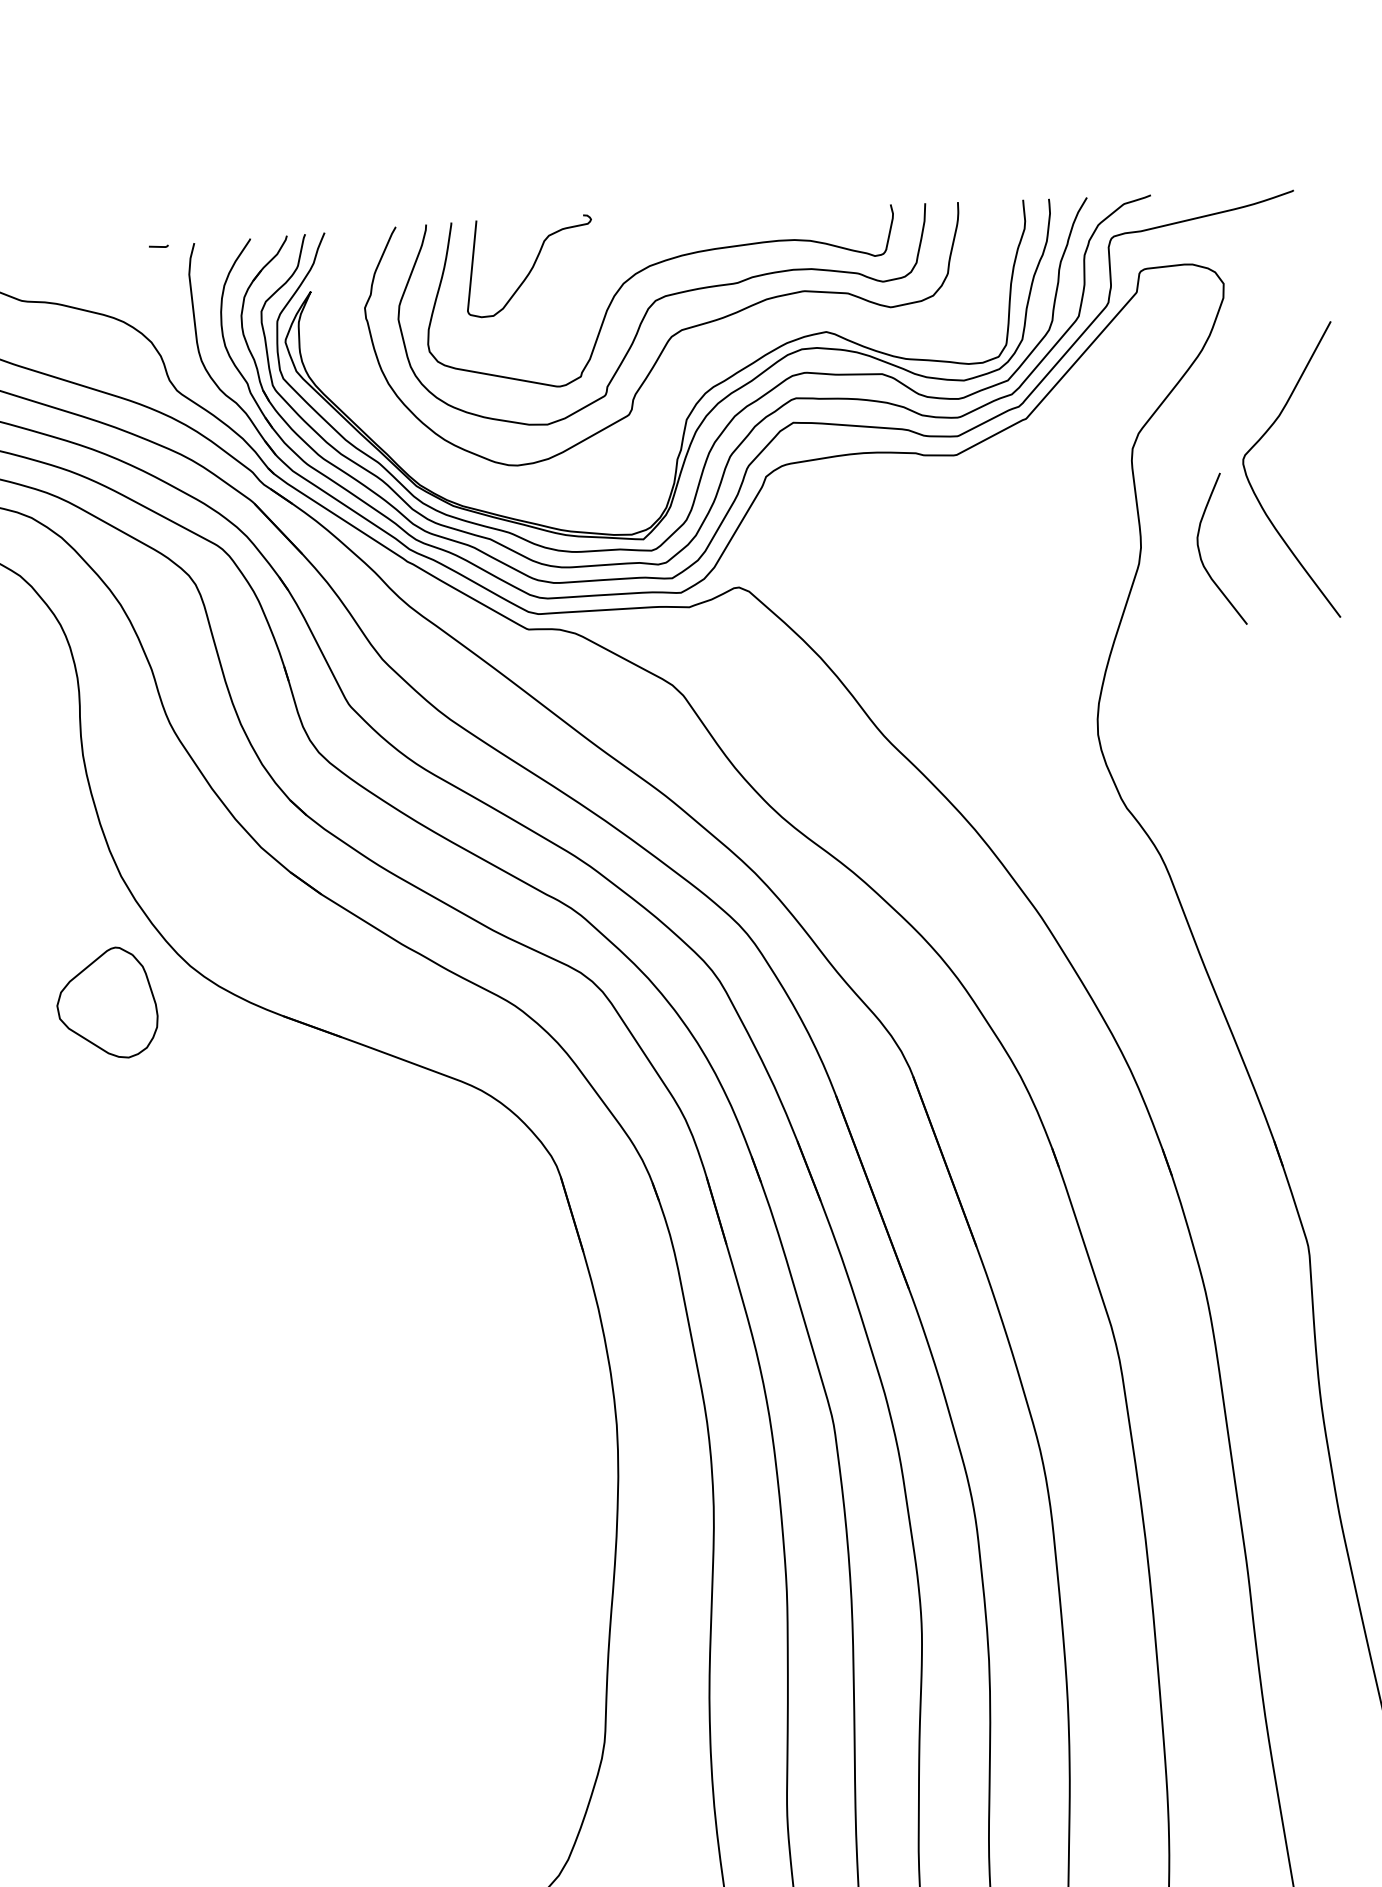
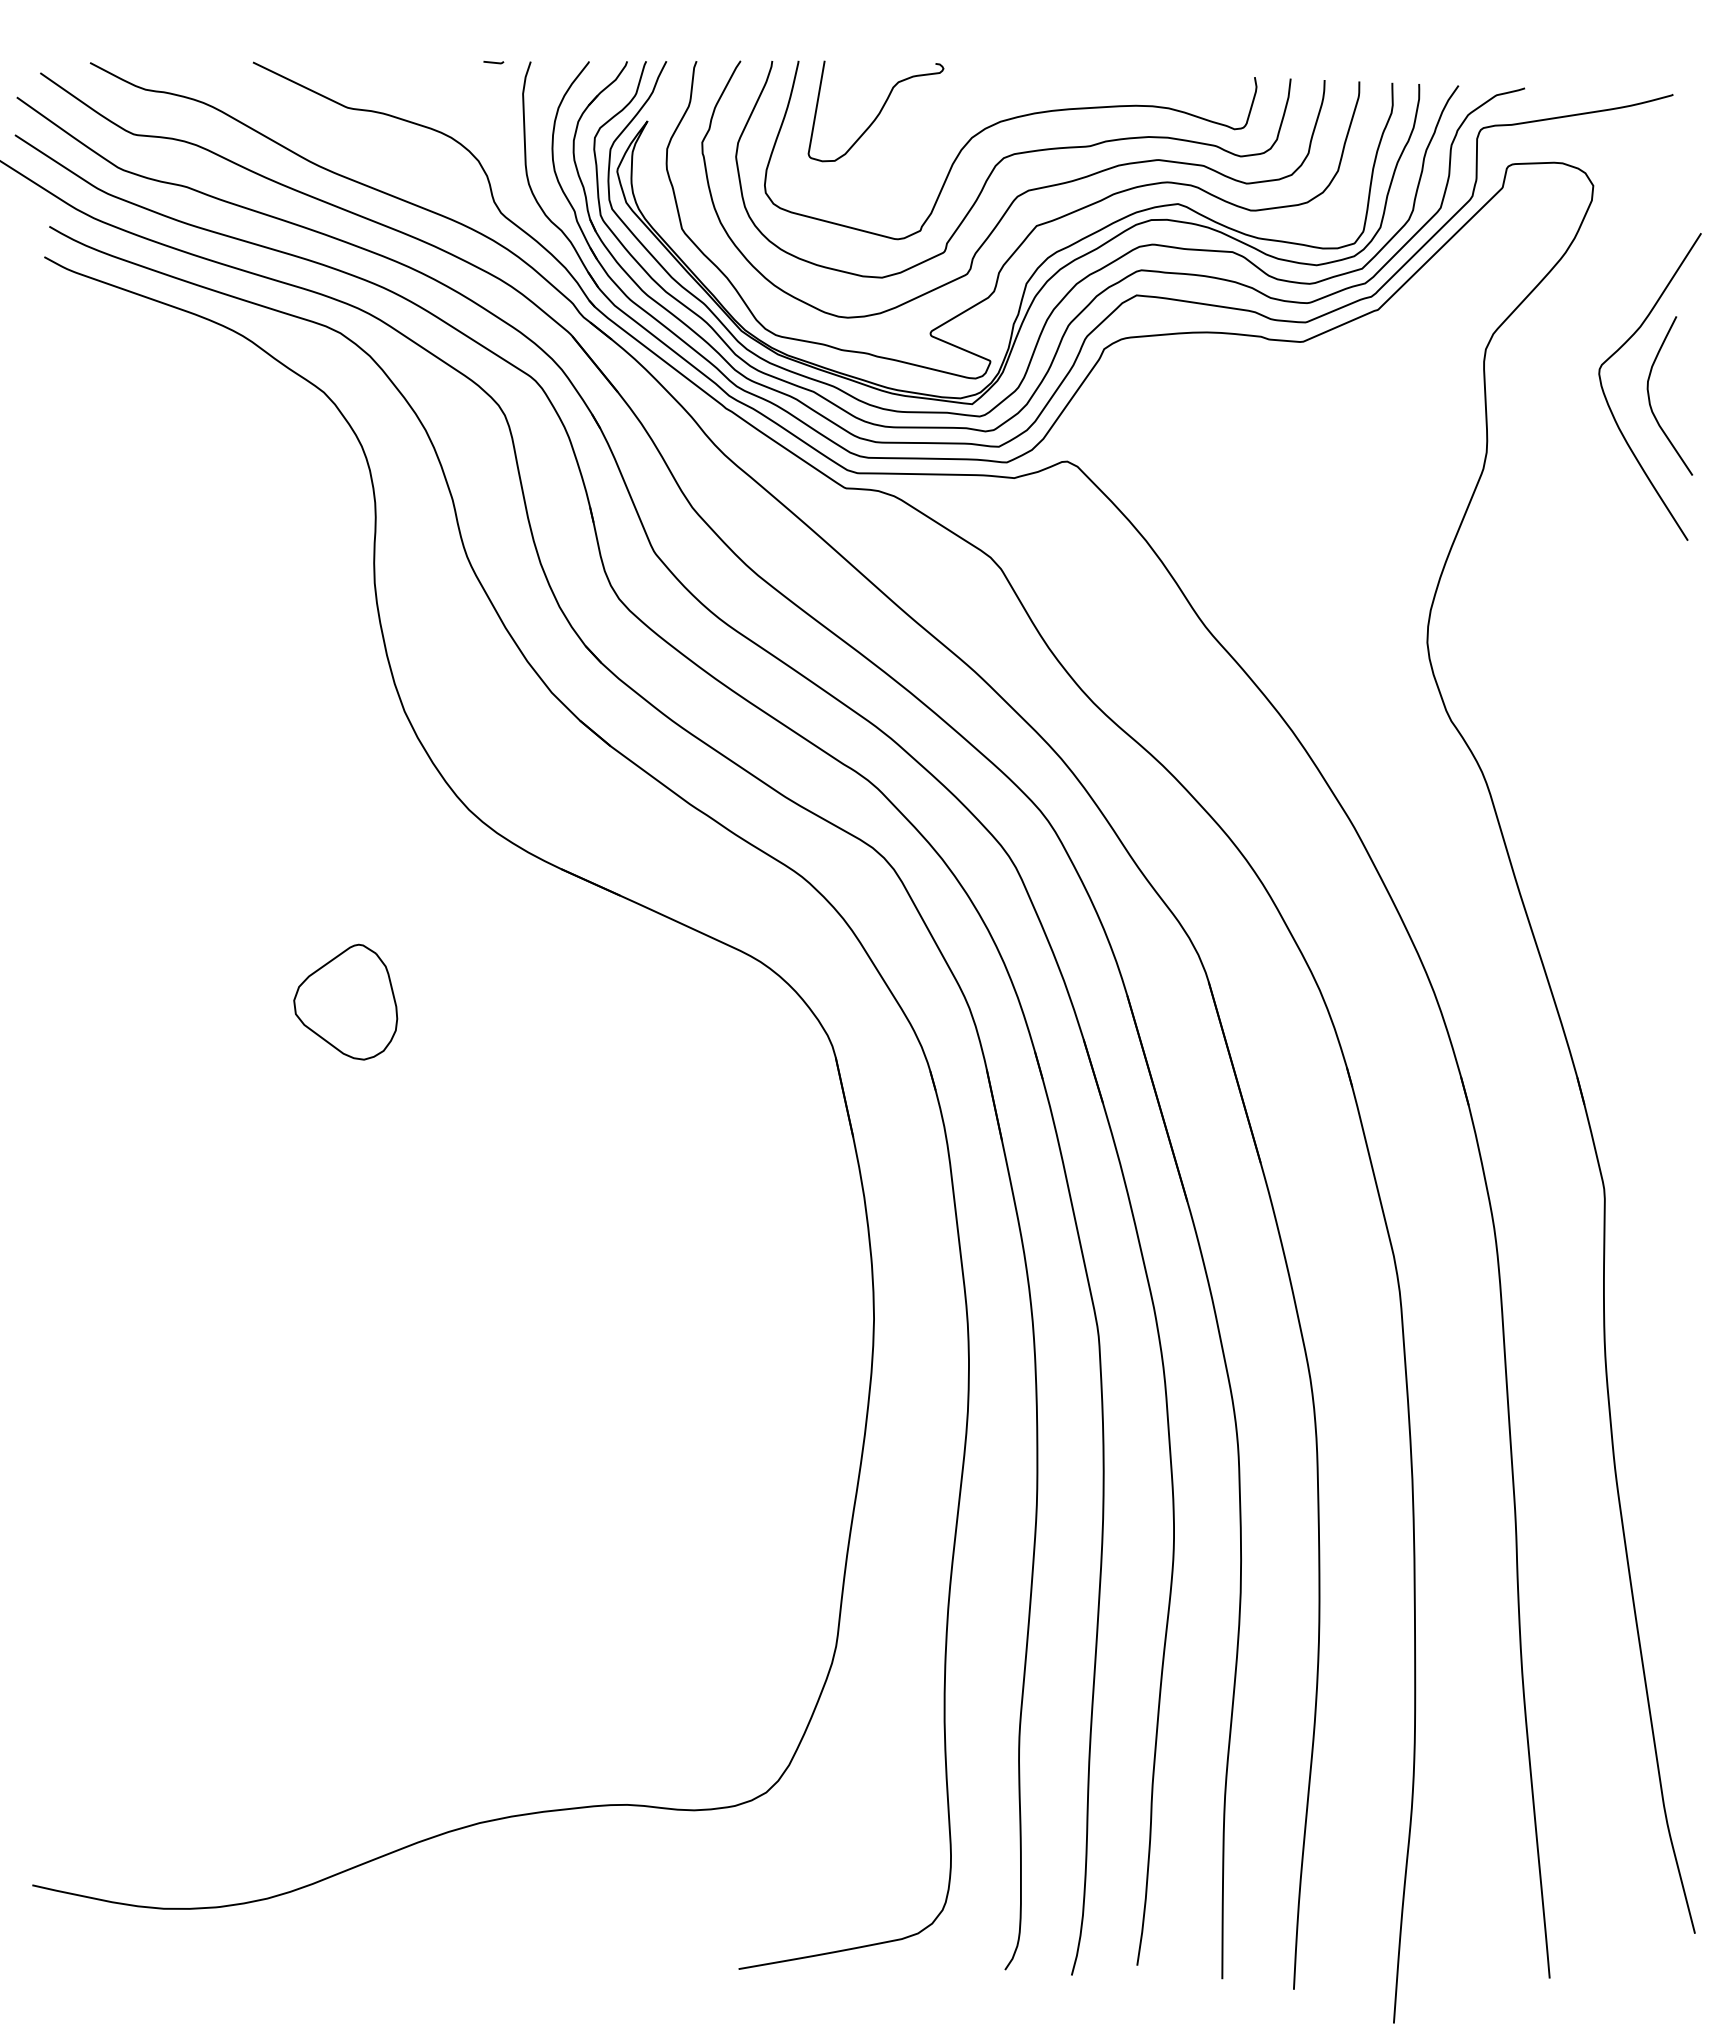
curve: (684, 371) -> (1028, 233), added
curve: (1201, 554) -> (1650, 399), moved
part: (106, 1003) -> (345, 1001), moved

